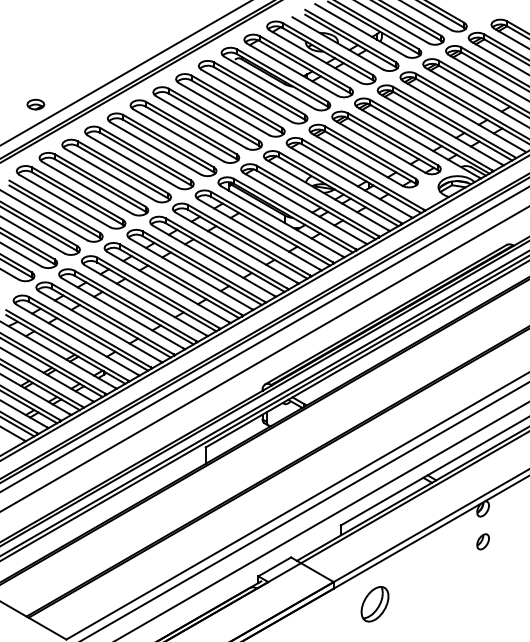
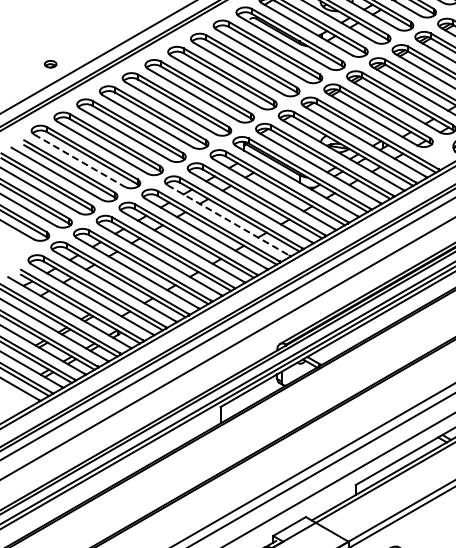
part: (35, 104) -> (50, 64), size x0.7
line: (65, 201) -> (80, 161), solid -> dashed
line: (214, 261) -> (229, 221), solid -> dashed

